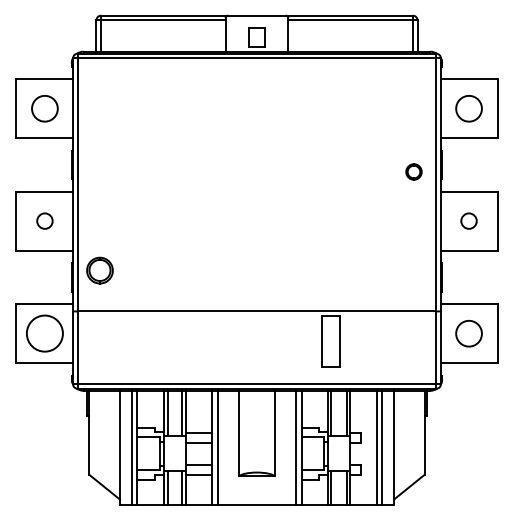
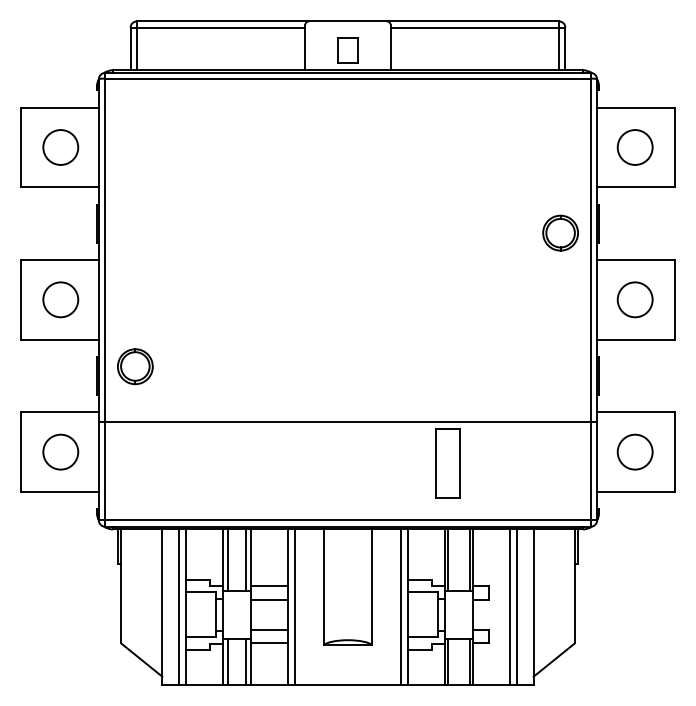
part: (413, 171) -> (559, 232), size x1.67
circle: (44, 220) -> (60, 298), size x1.67
circle: (468, 220) -> (634, 298), size x1.67
circle: (44, 333) -> (60, 451), size x0.71

